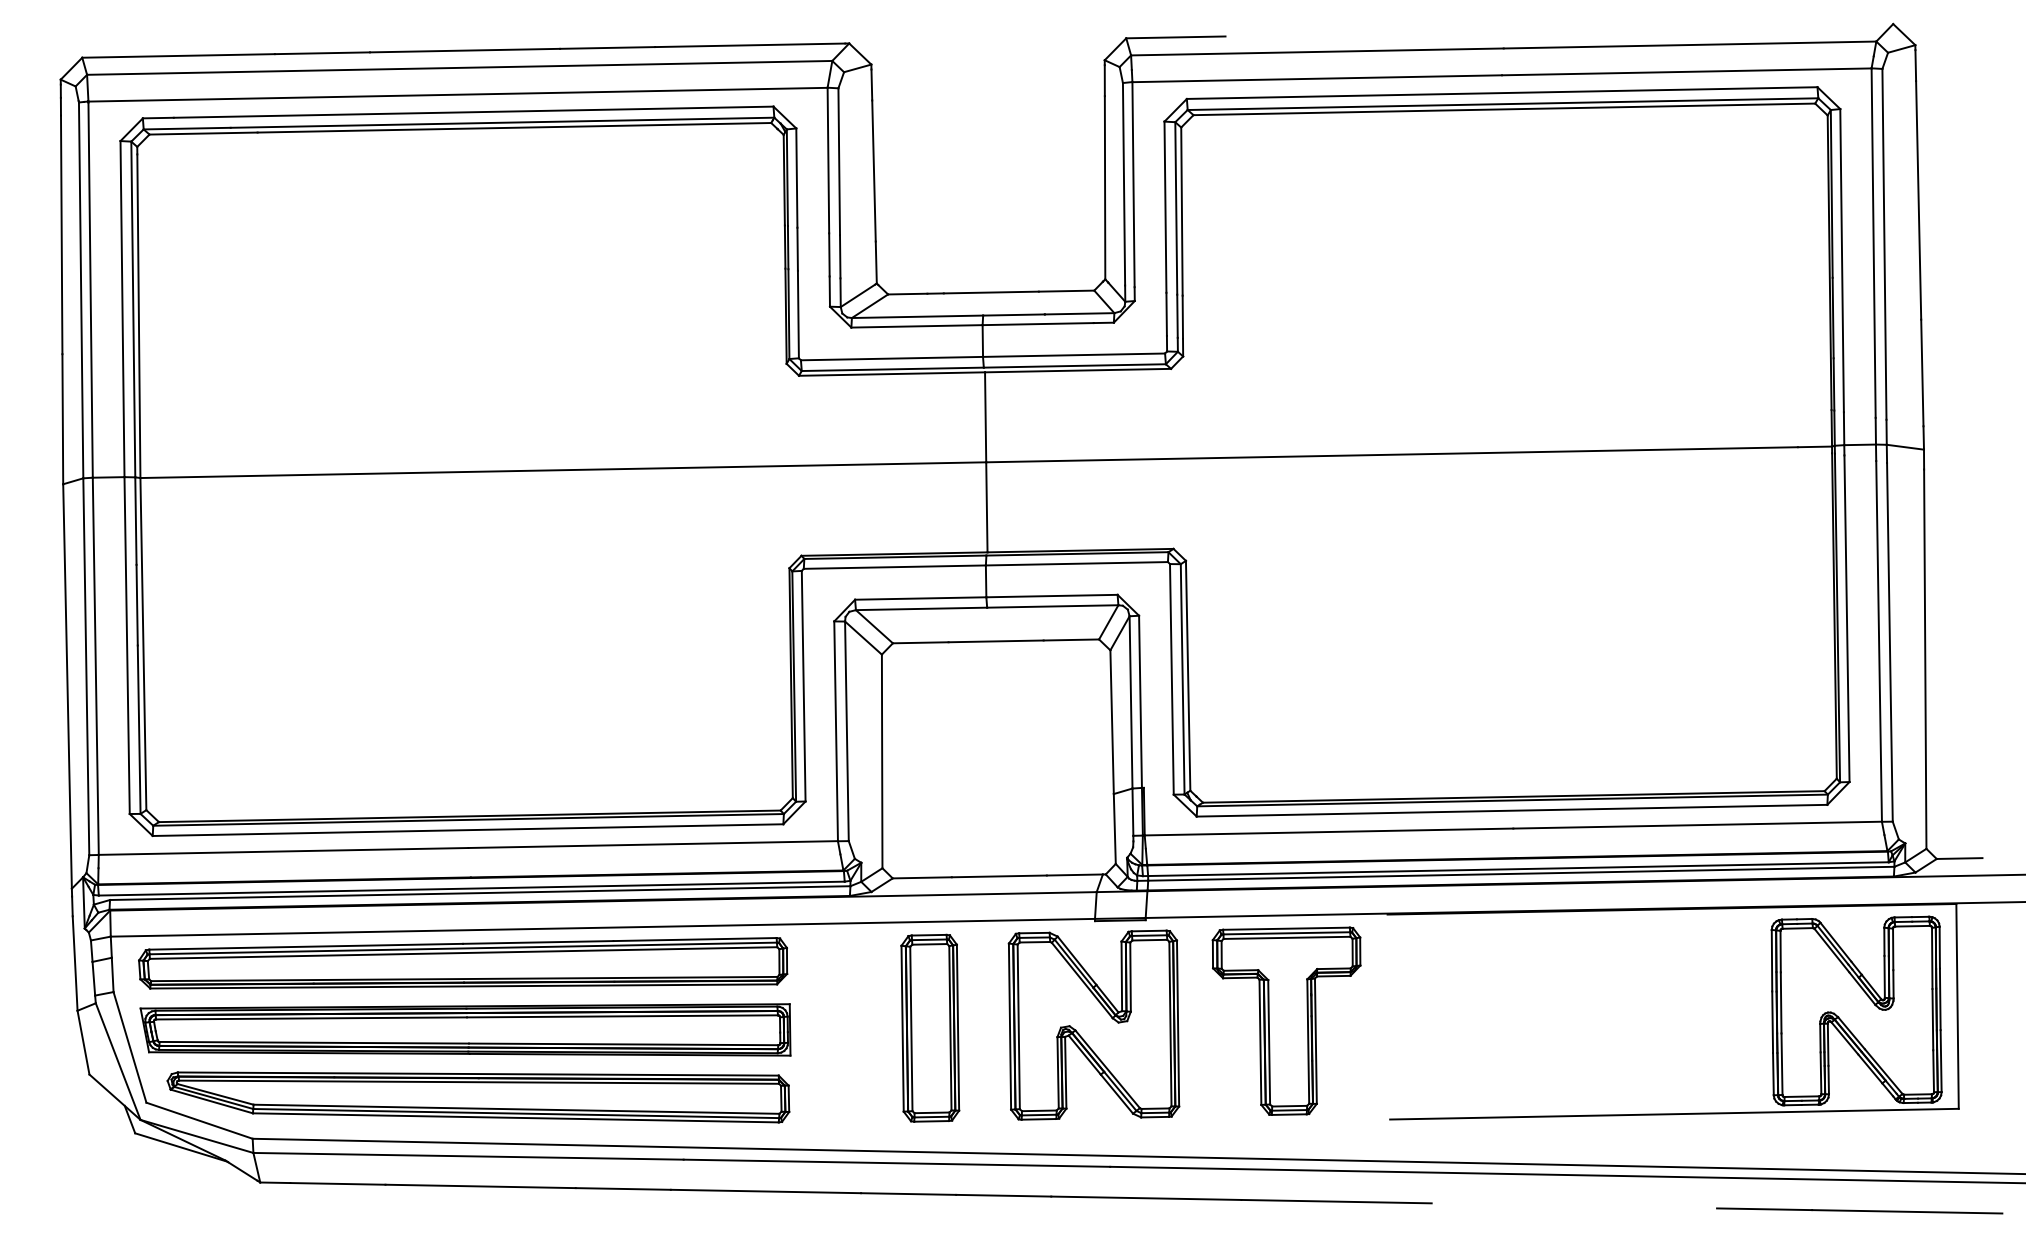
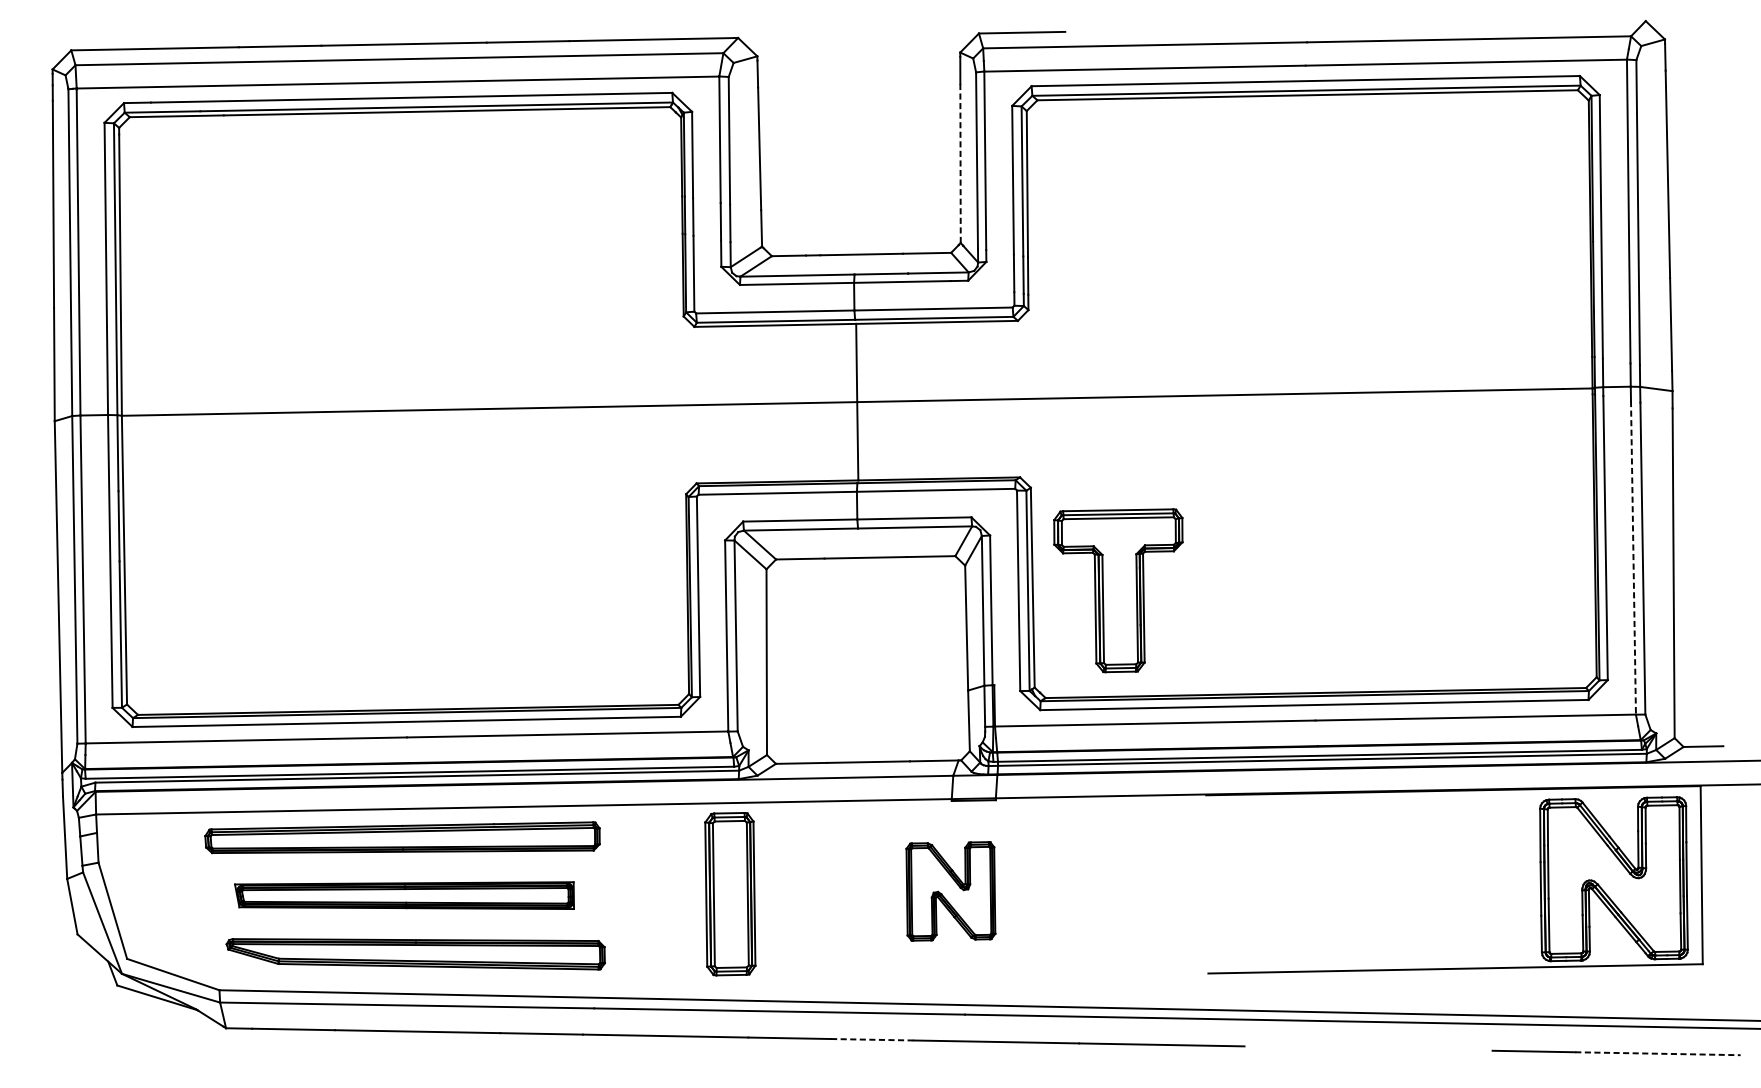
line: (1105, 187) -> (960, 163), solid -> dashed
line: (1879, 641) -> (1633, 557), solid -> dashed
part: (463, 963) -> (402, 837), size x0.7
part: (1286, 1020) -> (1118, 590), moved
part: (1093, 1024) -> (950, 890), size x0.6
part: (930, 1027) -> (730, 893), moved
part: (465, 1029) -> (404, 895), size x0.6
part: (478, 1097) -> (415, 954), size x0.7
line: (1003, 1195) -> (872, 1039), solid -> dashed
line: (1907, 1211) -> (1658, 1053), solid -> dashed

